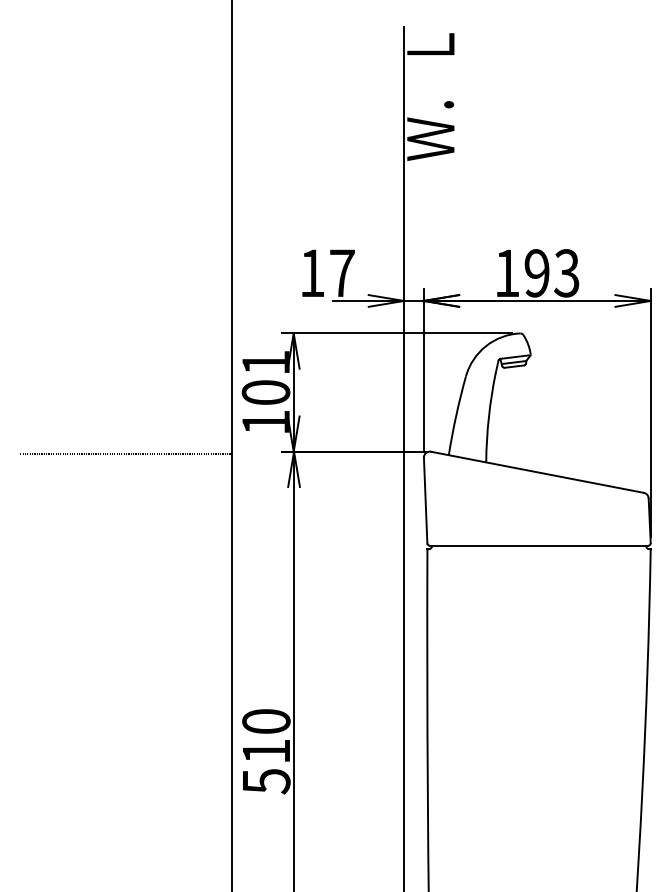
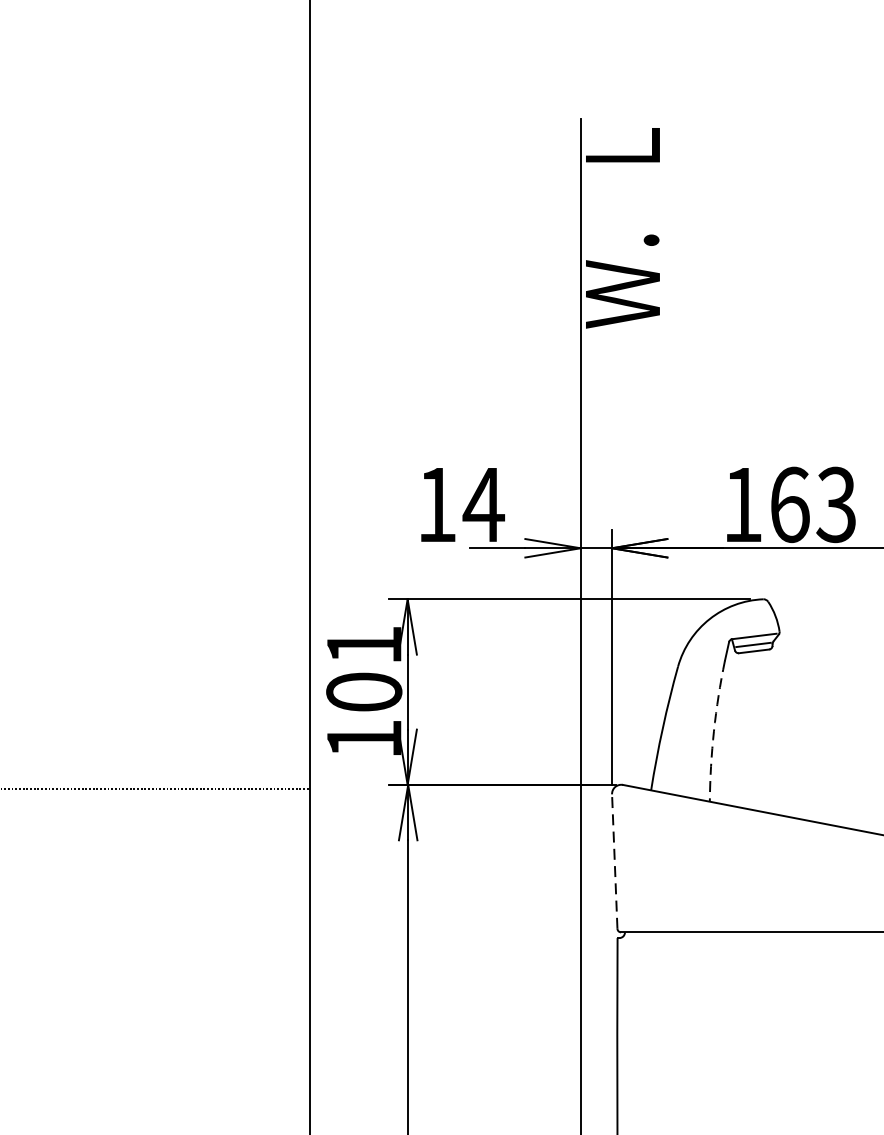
text: (341, 272) -> (482, 503), 17 -> 14
text: (536, 273) -> (788, 505), 193 -> 163
arc: (488, 417) -> (713, 731), solid -> dashed
line: (425, 500) -> (614, 861), solid -> dashed

